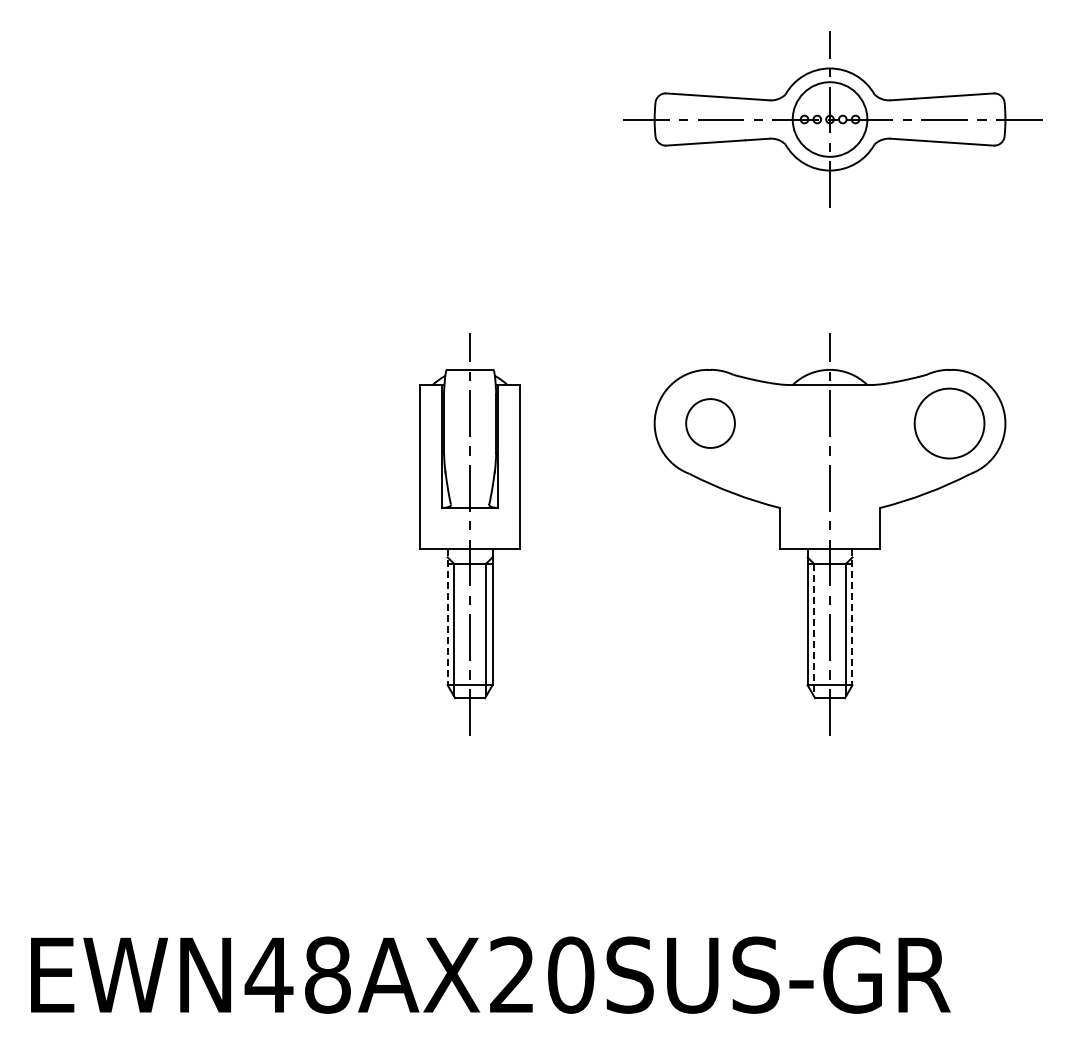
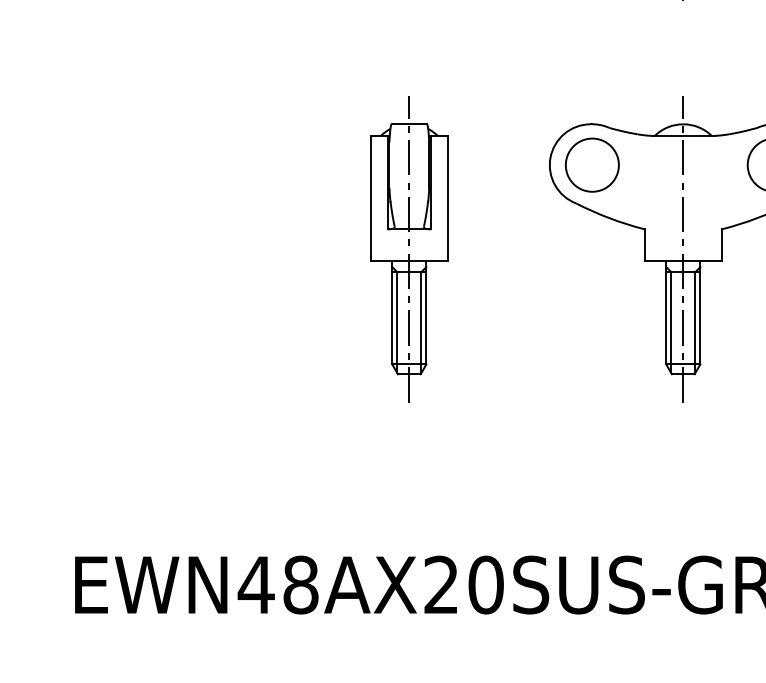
part: (710, 423) -> (592, 165), size x1.43
line: (447, 617) -> (392, 312), dashed -> solid
line: (852, 617) -> (700, 312), dashed -> solid
line: (814, 630) -> (671, 322), dashed -> solid

